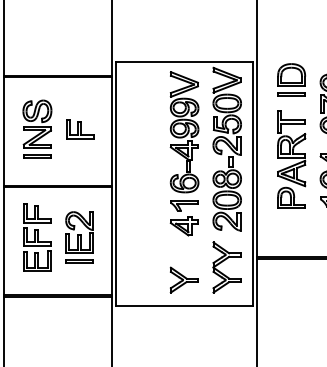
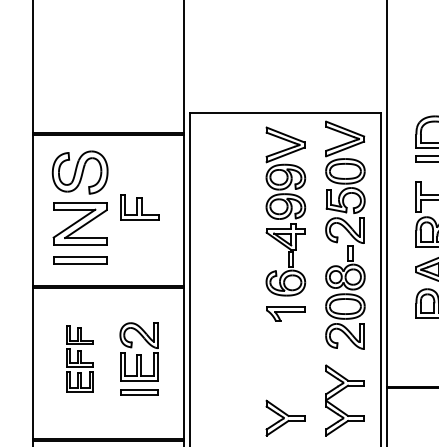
part: (37, 128) -> (80, 206), size x1.4
part: (183, 226) -> (284, 343), removed
part: (37, 237) -> (80, 358), size x0.7

